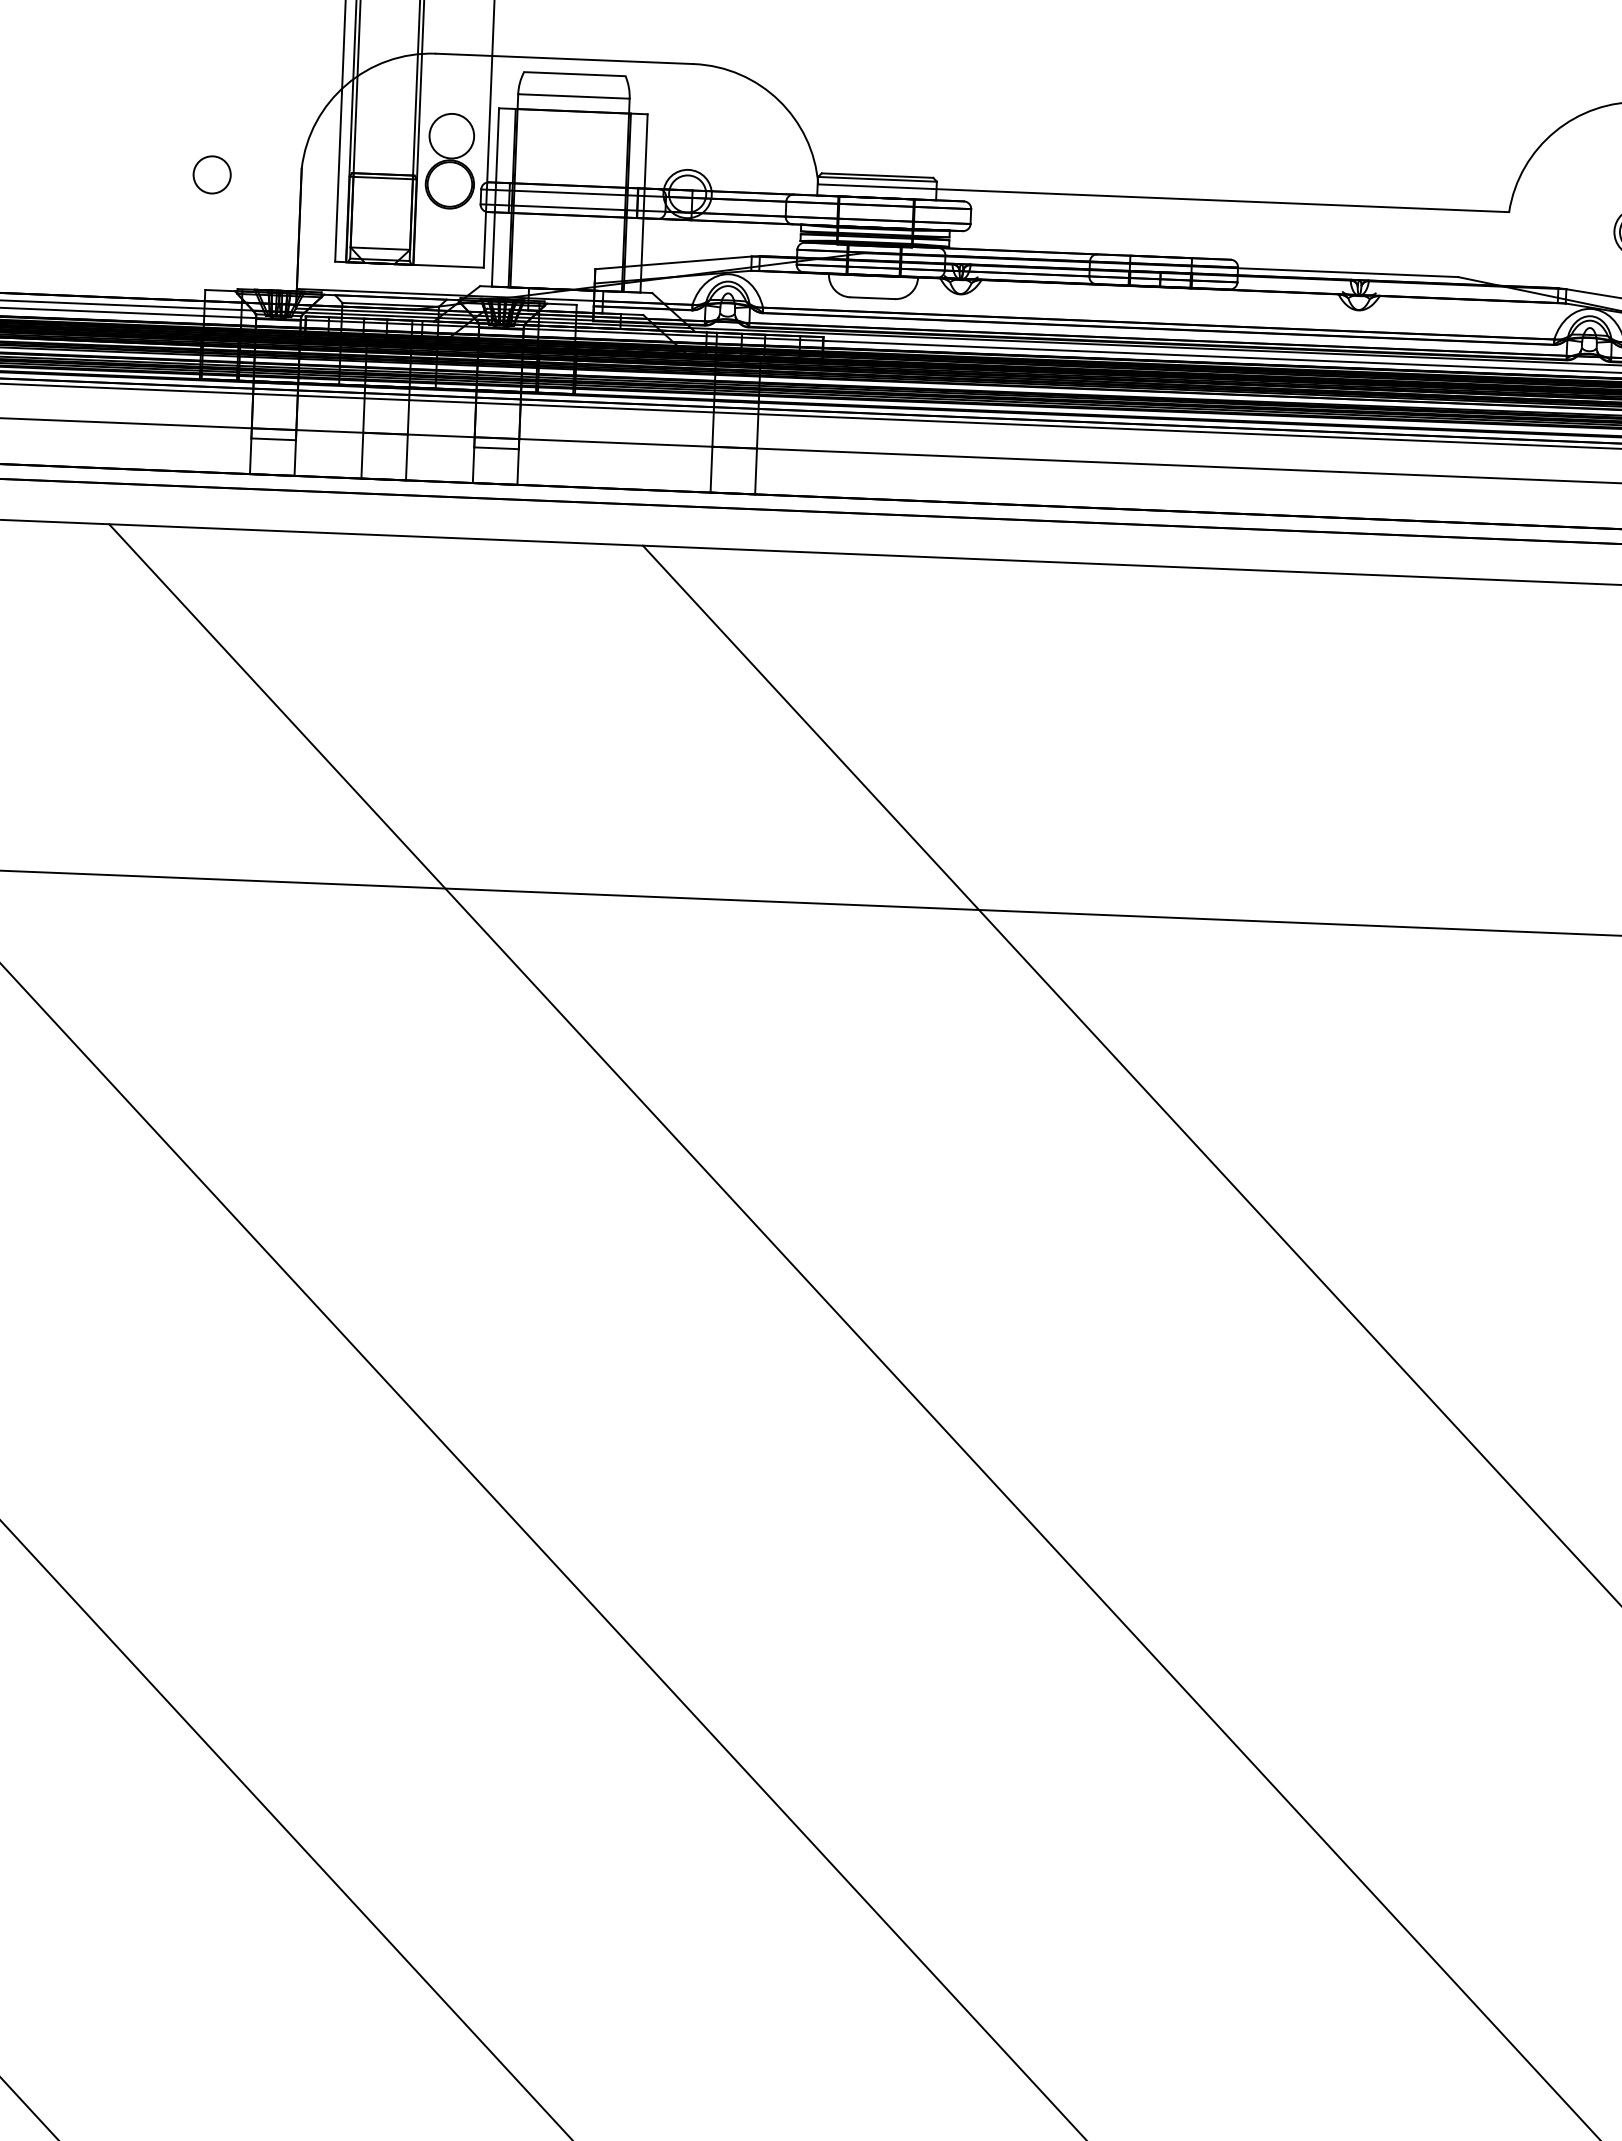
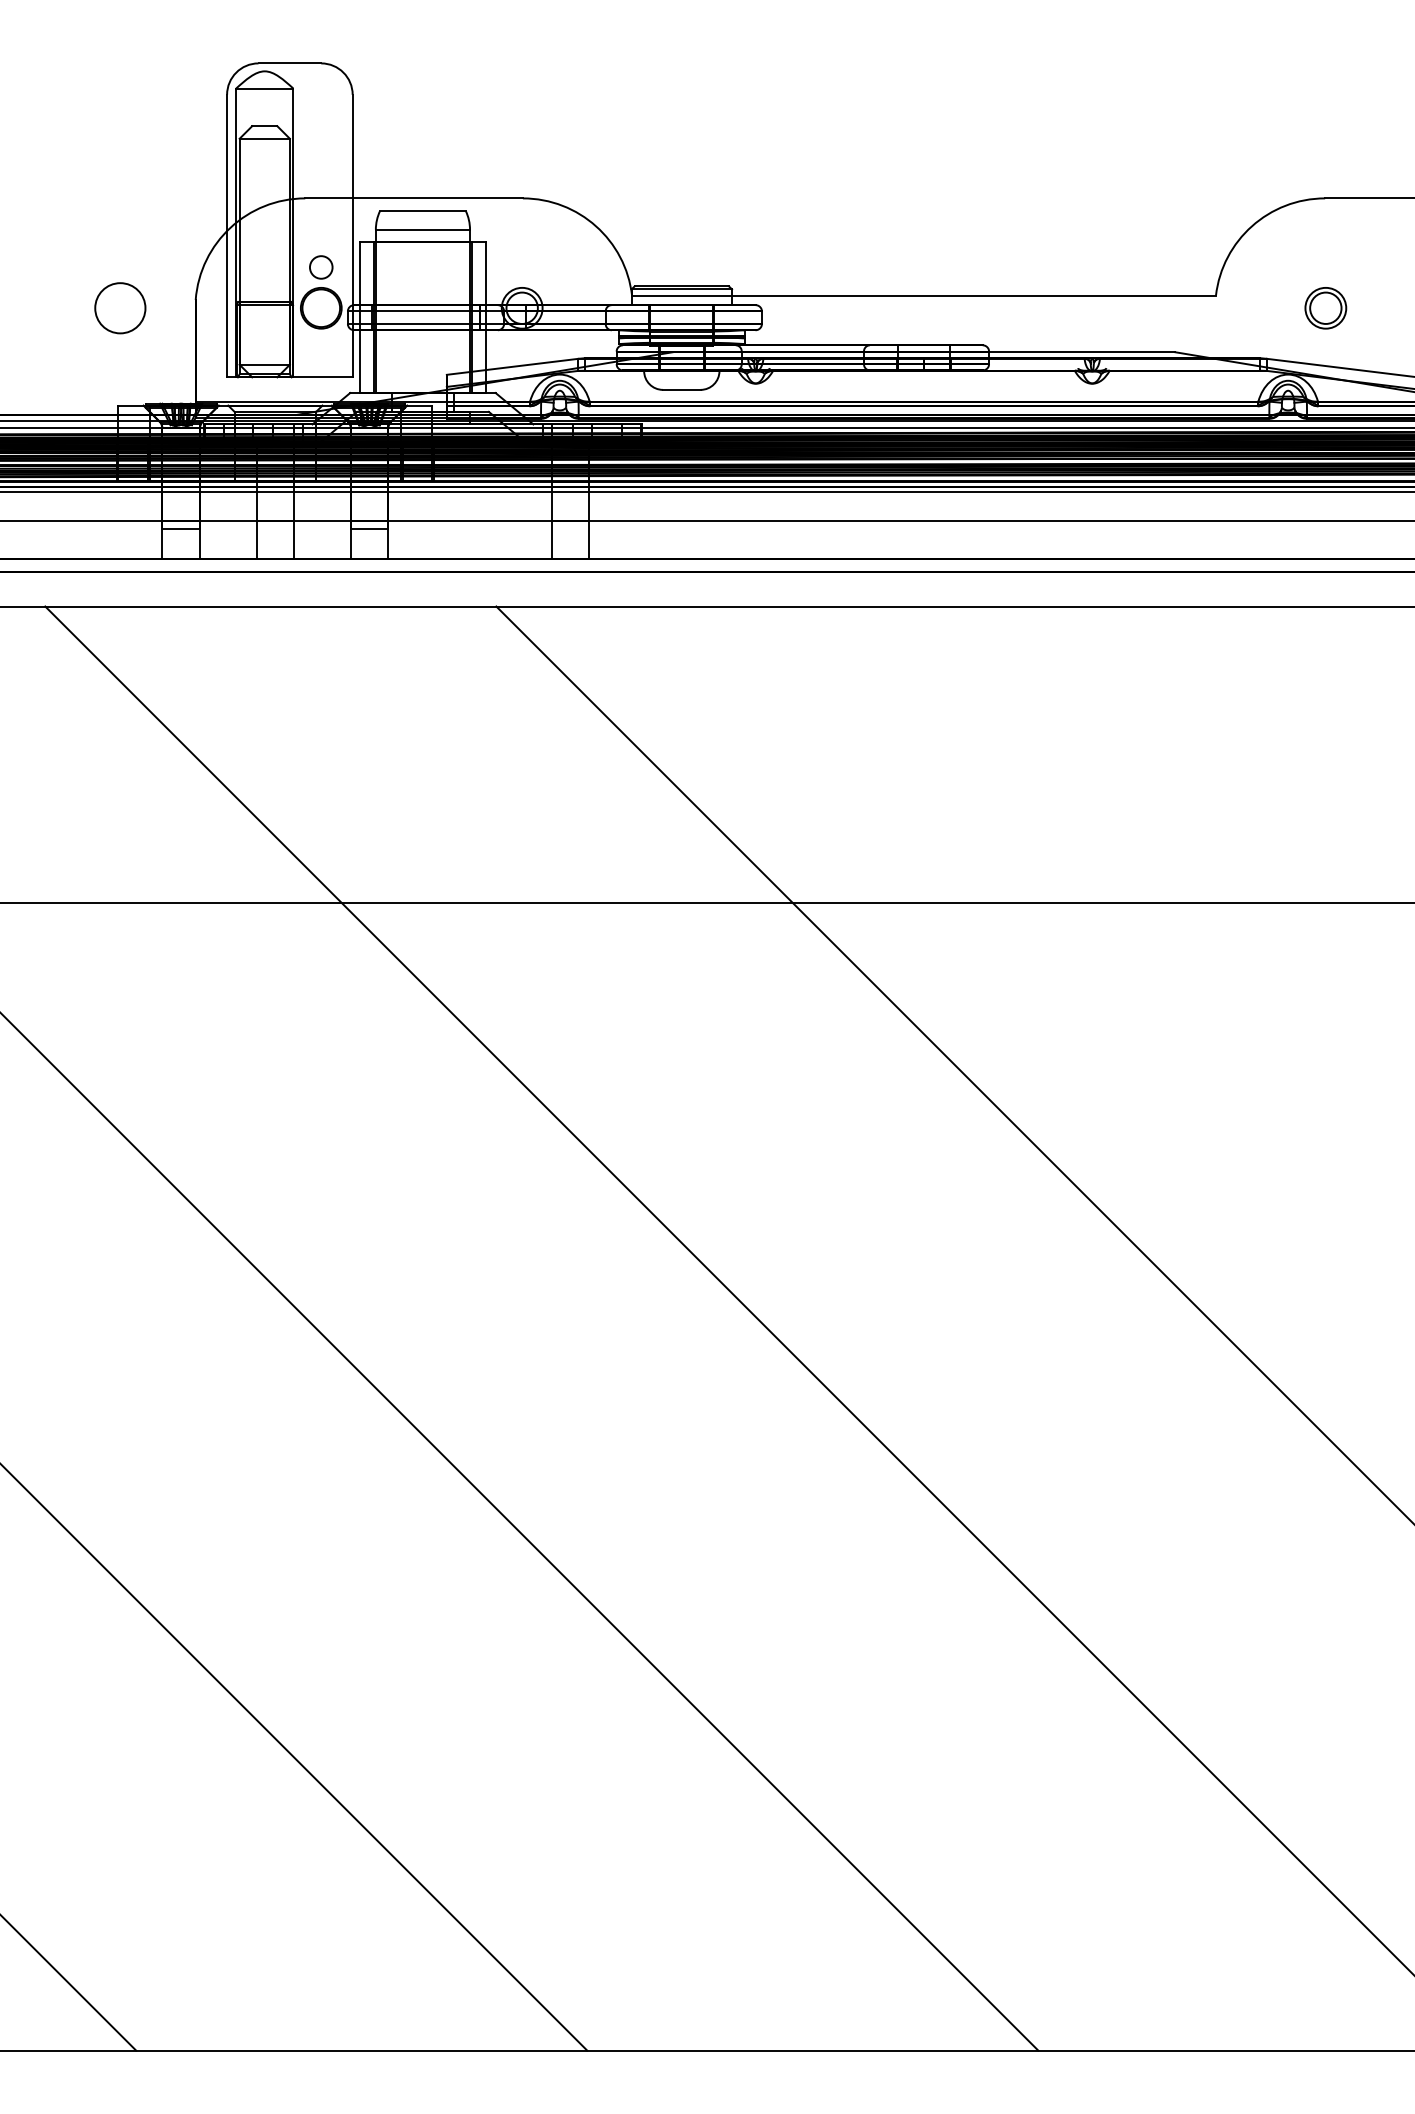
circle: (452, 136) -> (321, 267), size x0.6
circle: (212, 174) -> (120, 307), size x1.6

